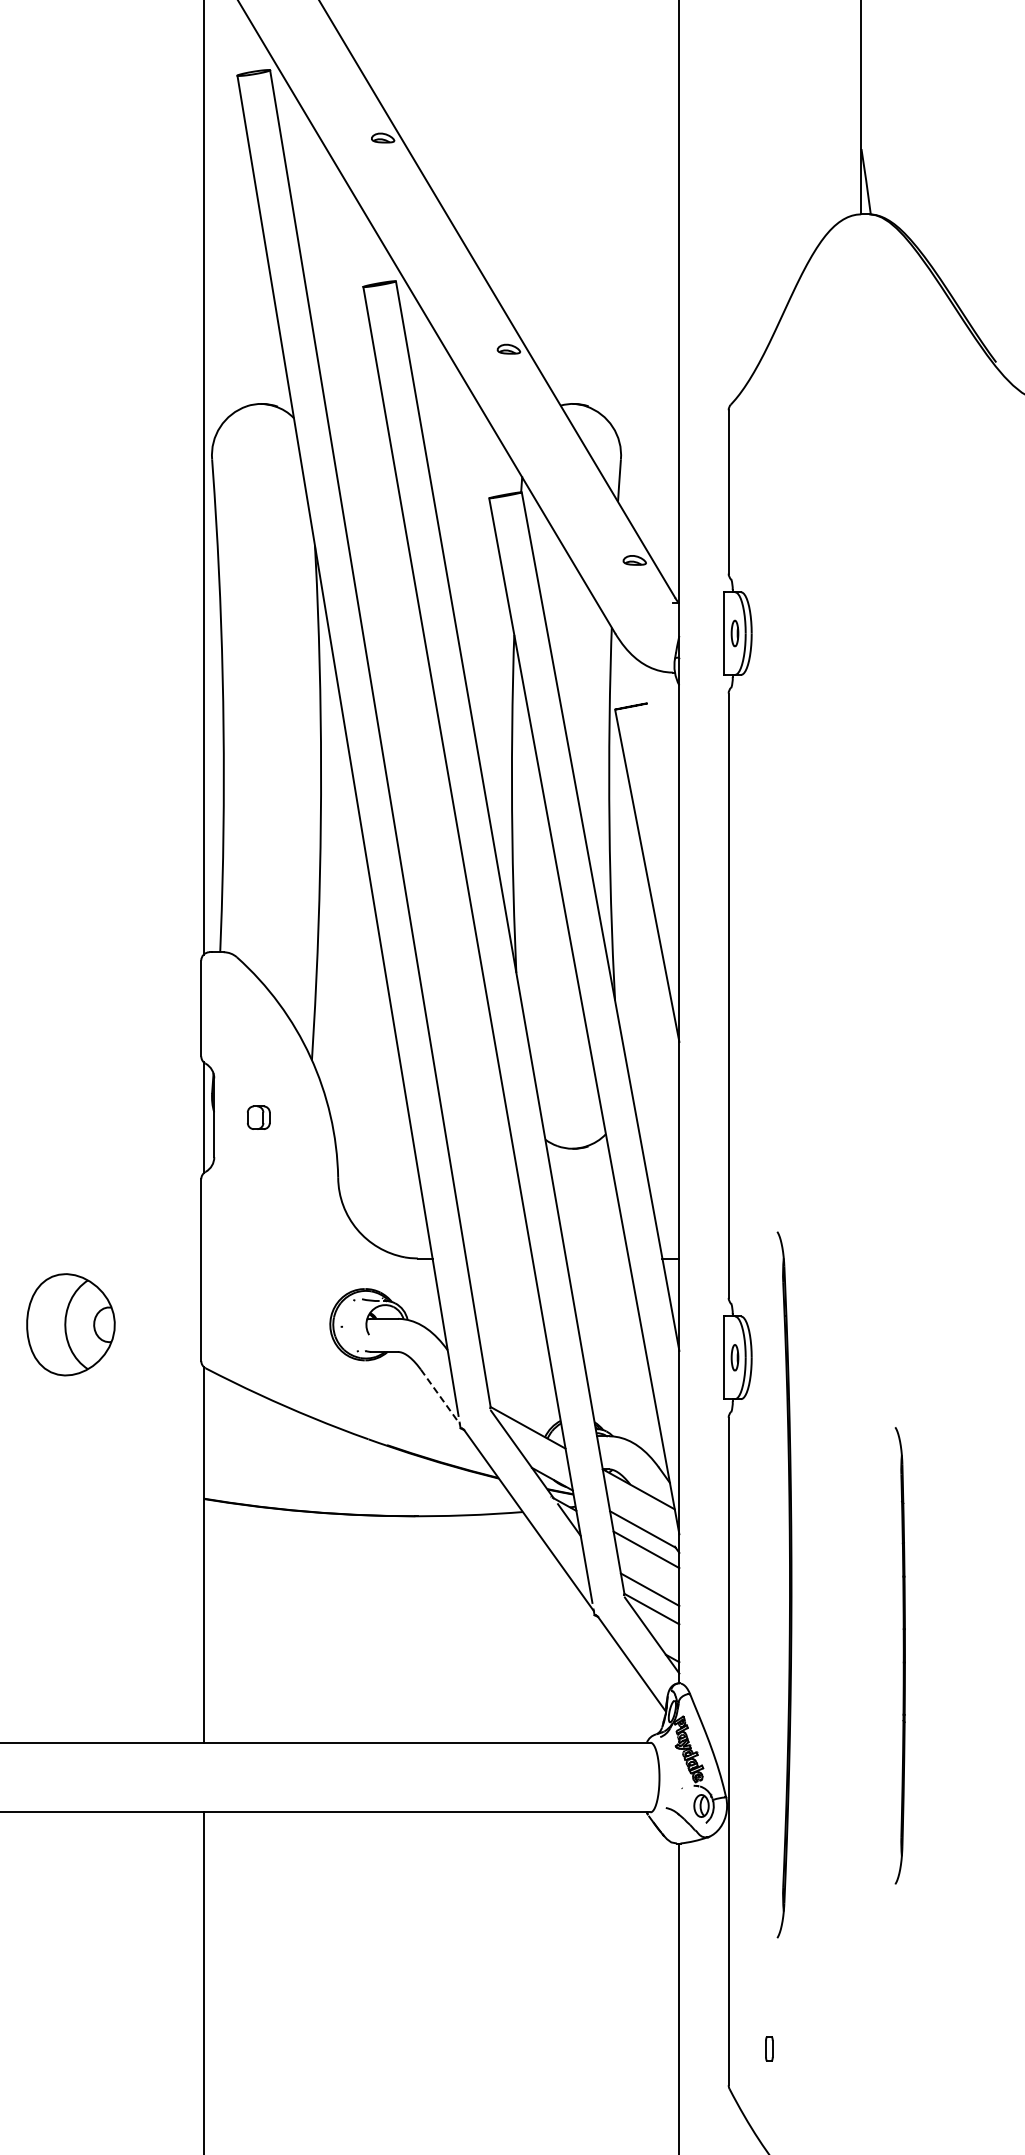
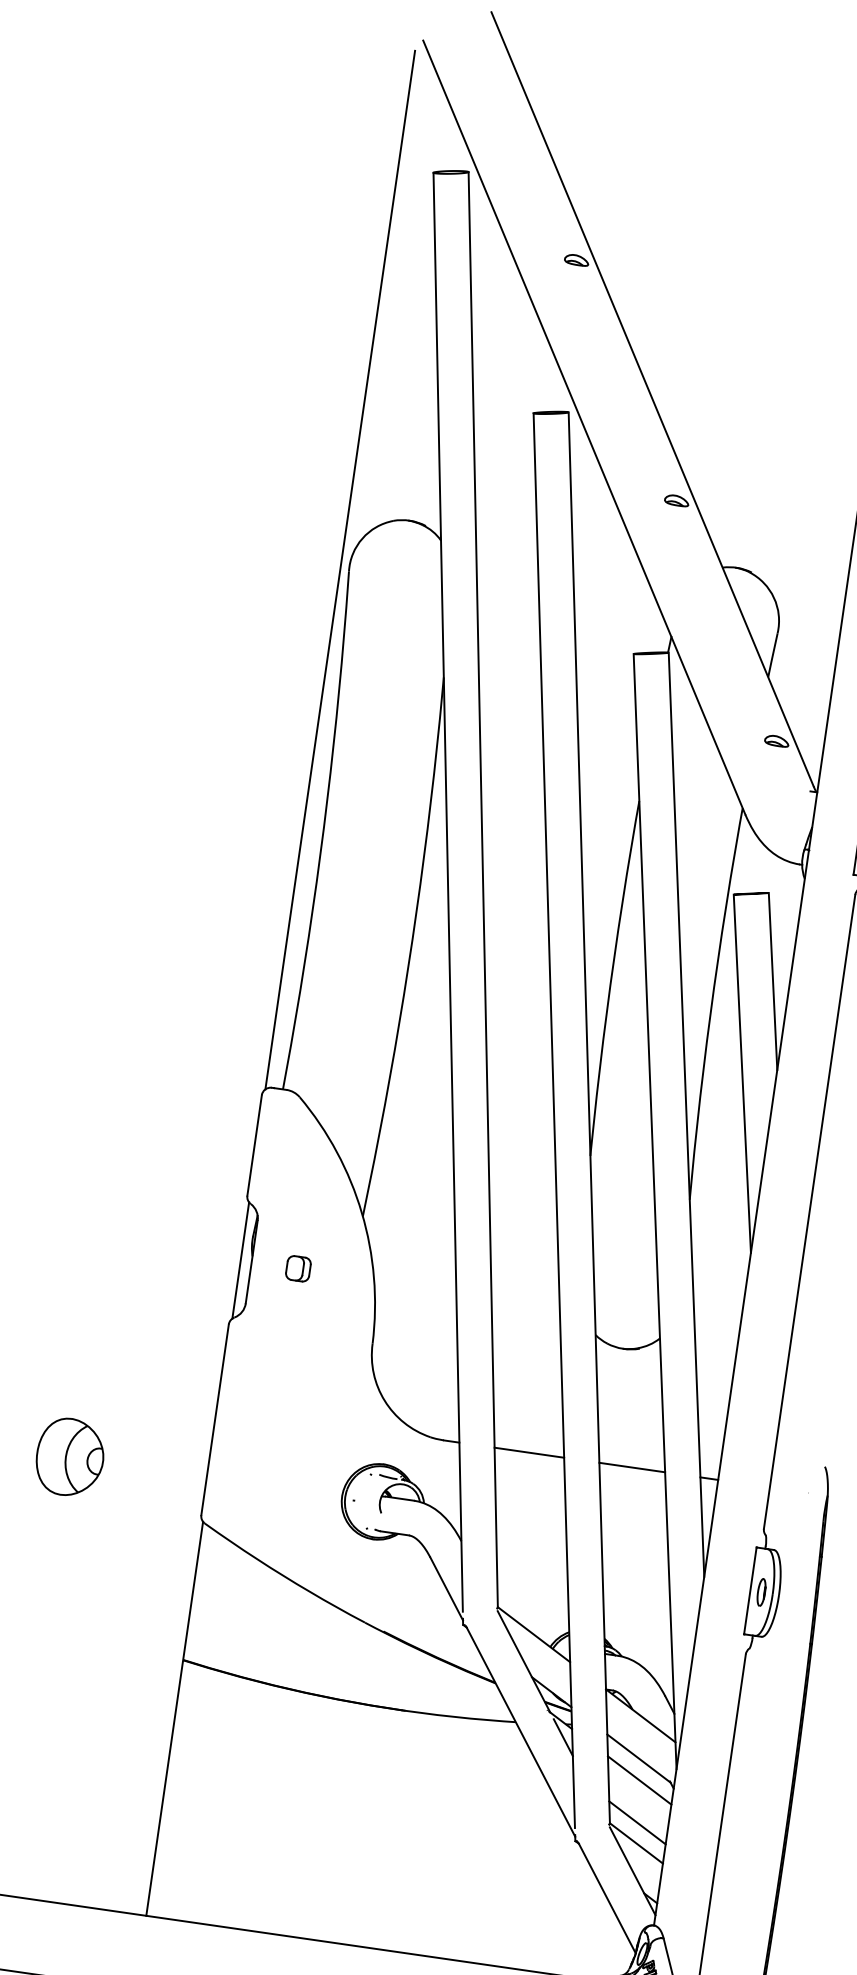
line: (663, 785) -> (773, 981), added
line: (499, 1258) -> (529, 1452), added
line: (597, 1258) -> (632, 1467), added
part: (70, 1324) -> (69, 1457), size x0.71
line: (440, 1397) -> (446, 1589), dashed -> solid

